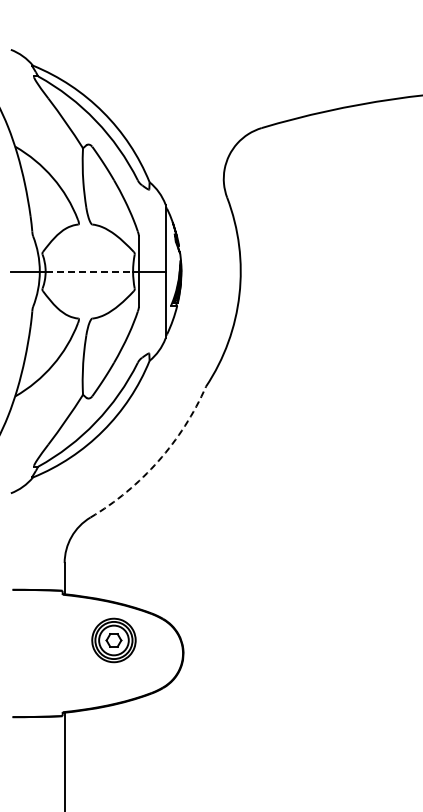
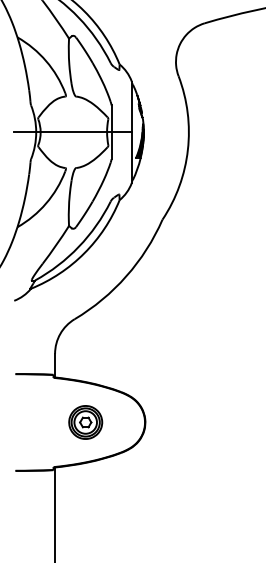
line: (89, 271) -> (73, 132), dashed -> solid
arc: (158, 461) -> (126, 276), dashed -> solid
part: (113, 640) -> (85, 422), moved

